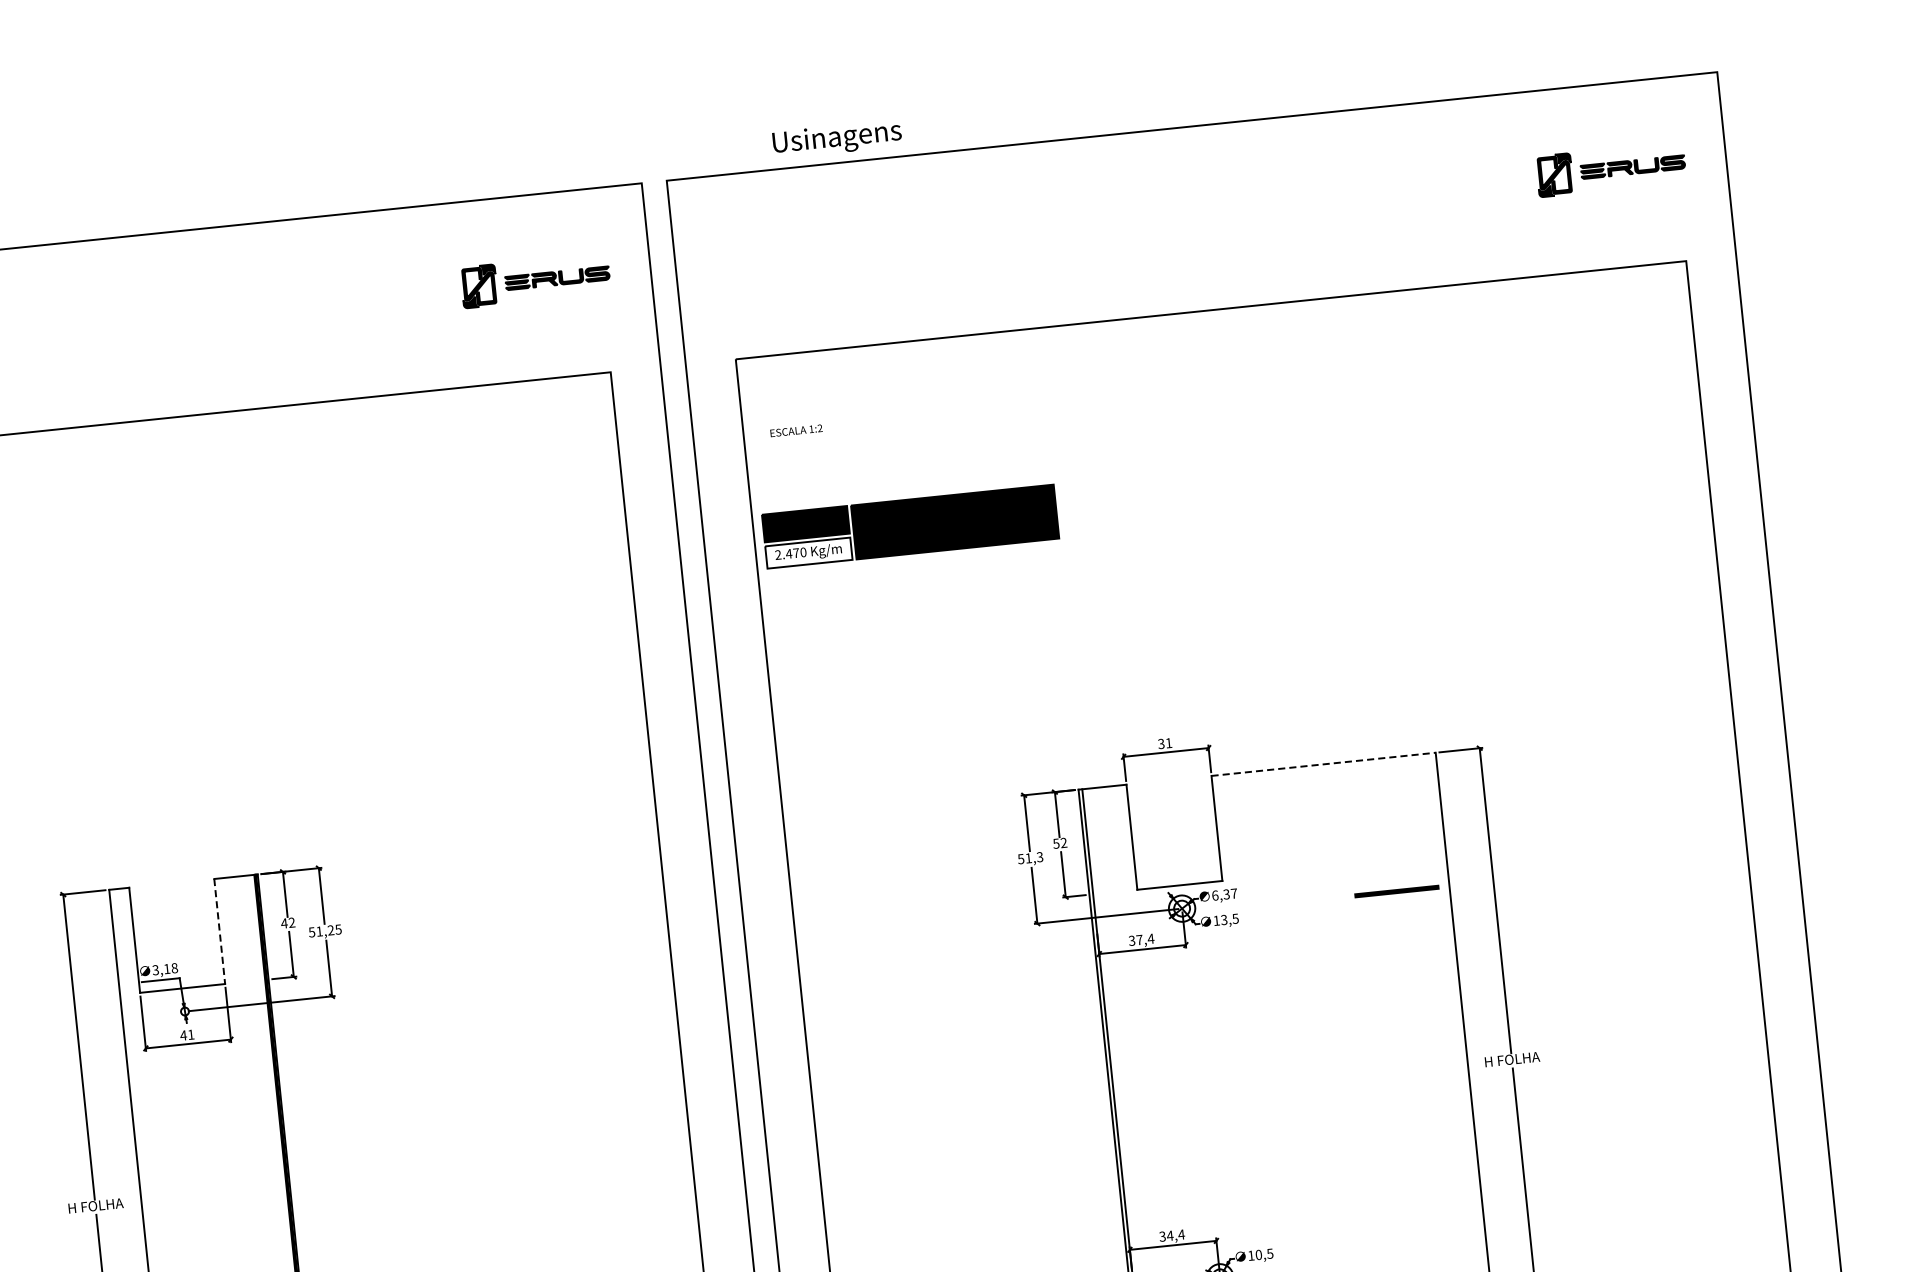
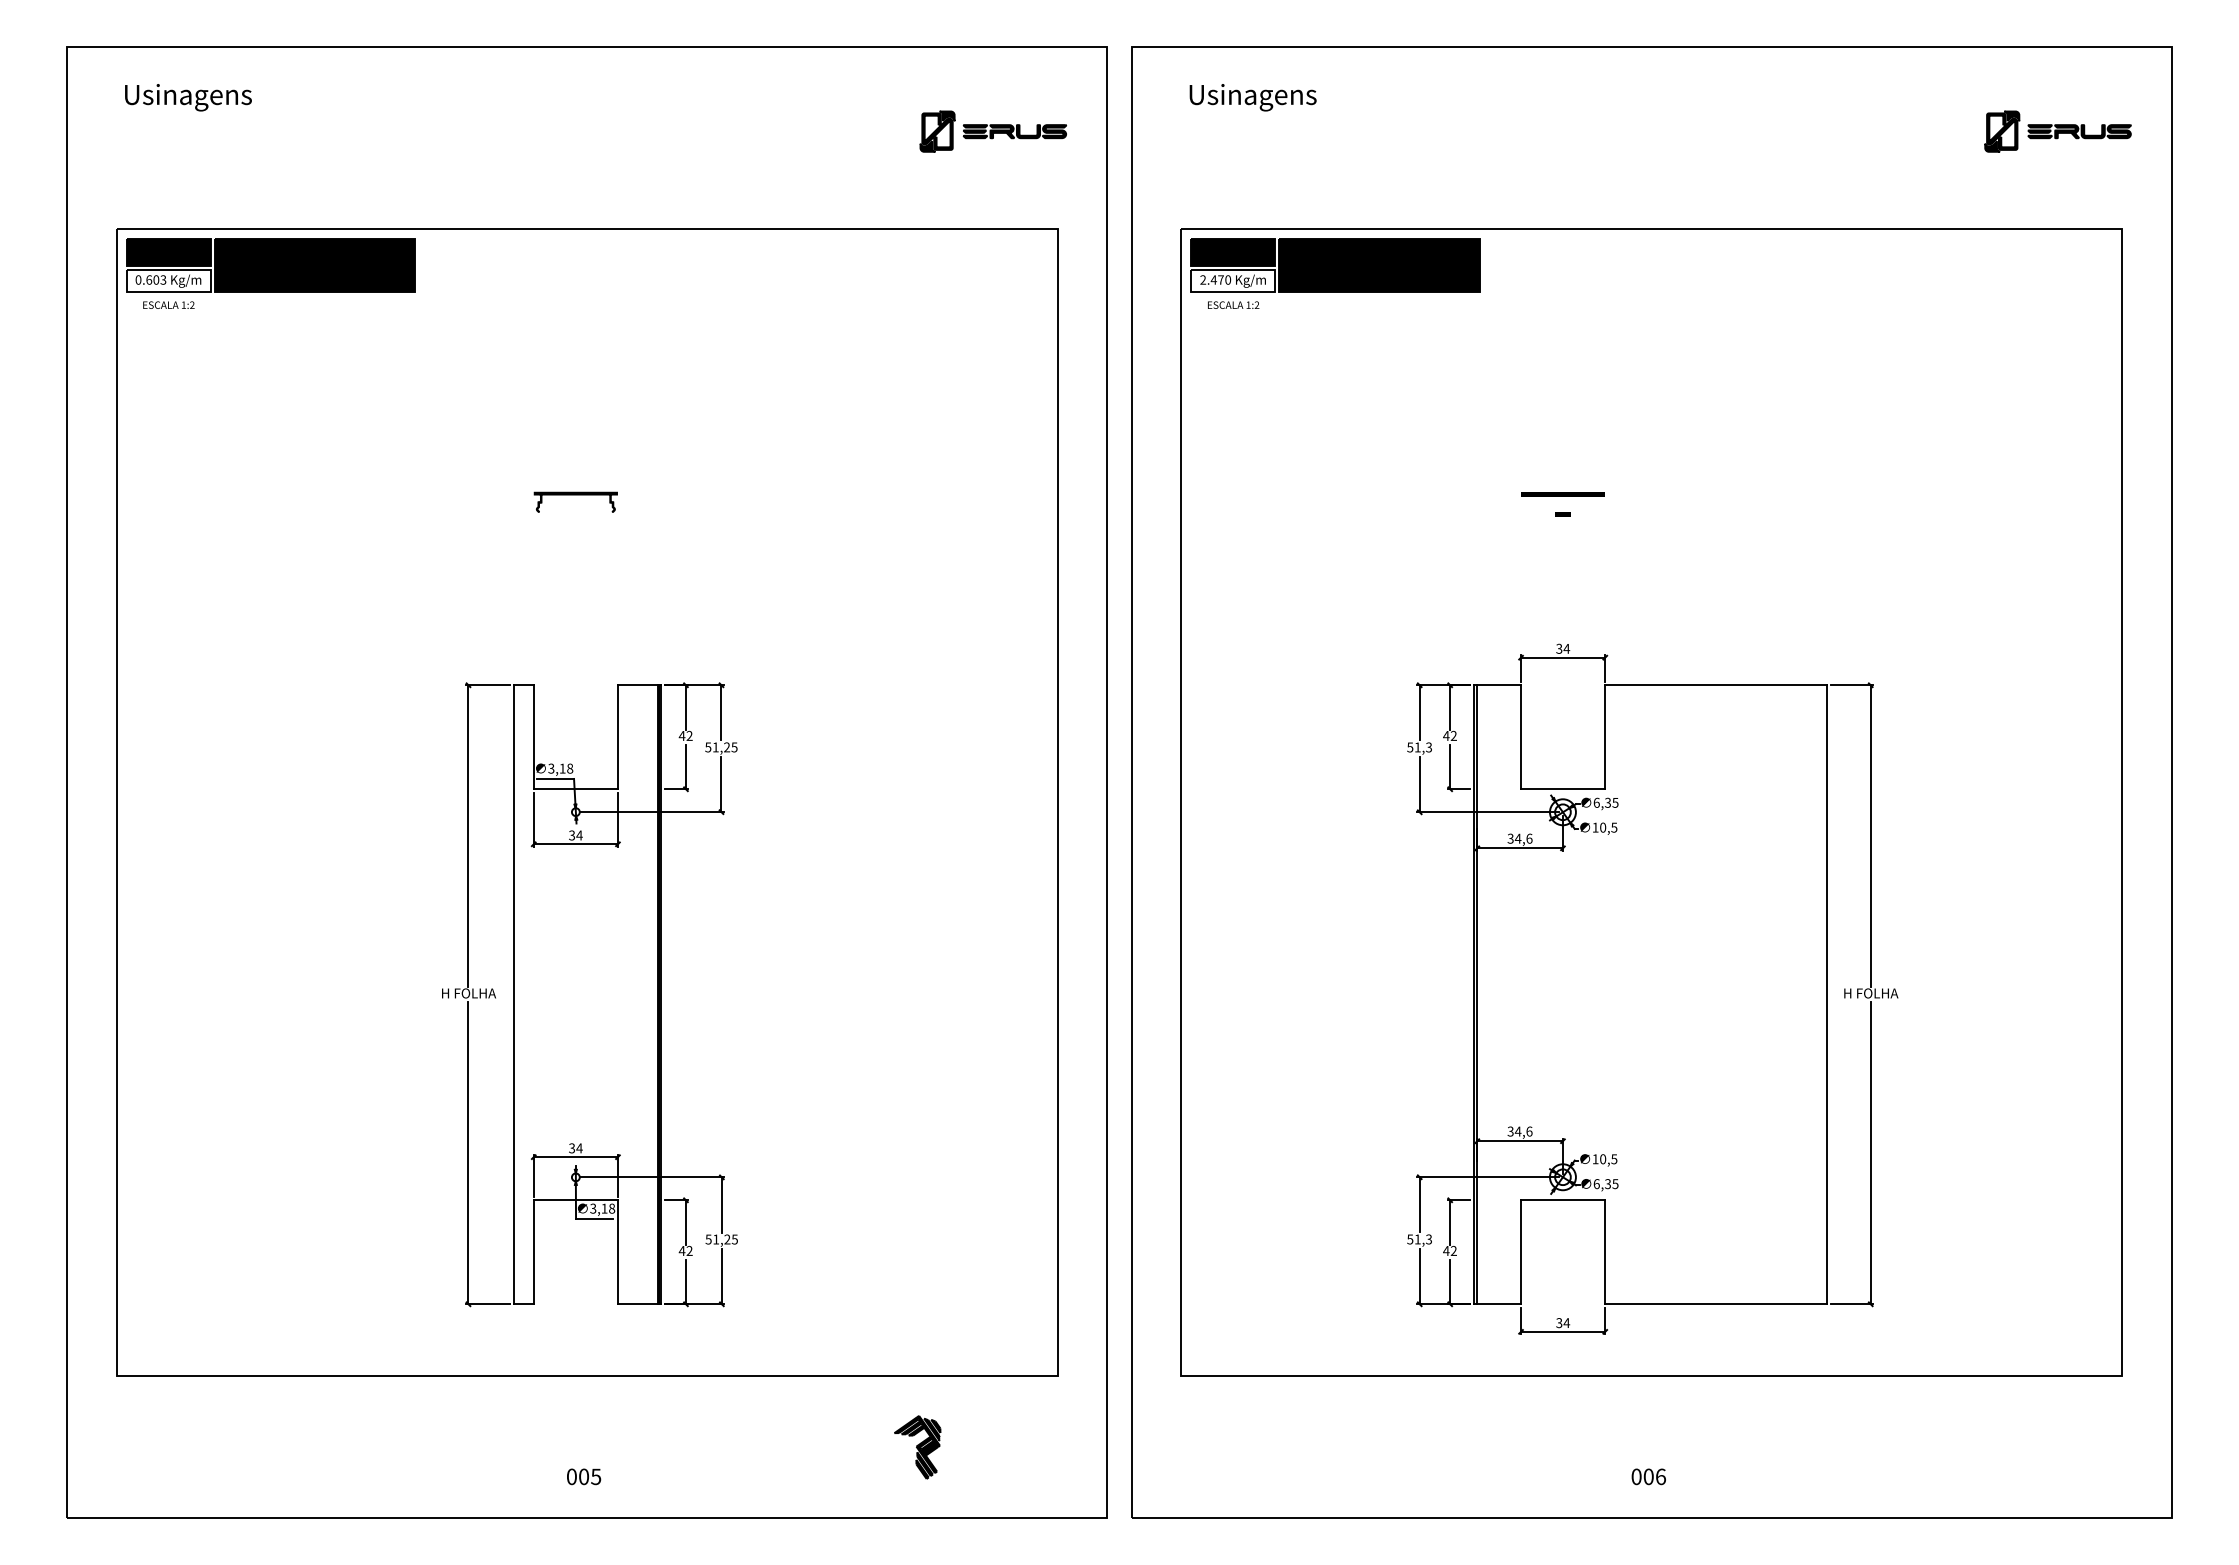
text: (836, 139) -> (1252, 97), moved
part: (910, 526) -> (1335, 265), moved
fill: (1150, 606) -> (1562, 513), added
part: (152, 697) -> (575, 501), added
text: (1168, 742) -> (1566, 648), 31 -> 34
line: (1323, 764) -> (1716, 685), dashed -> solid
text: (1056, 843) -> (1446, 735), 52 -> 42
line: (1396, 891) -> (1562, 494), moved
text: (1234, 893) -> (1615, 802), 6,37 -> 6,35
text: (1224, 919) -> (1603, 827), 13,5 -> 10,5
line: (219, 931) -> (617, 737), dashed -> solid
text: (1144, 939) -> (1523, 838), 37,4 -> 34,6
text: (187, 1035) -> (575, 835), 41 -> 34
text: (1181, 1234) -> (1529, 1131), 34,4 -> 34,6

